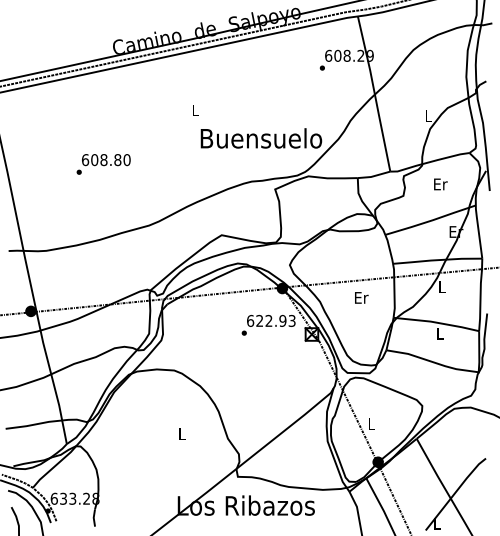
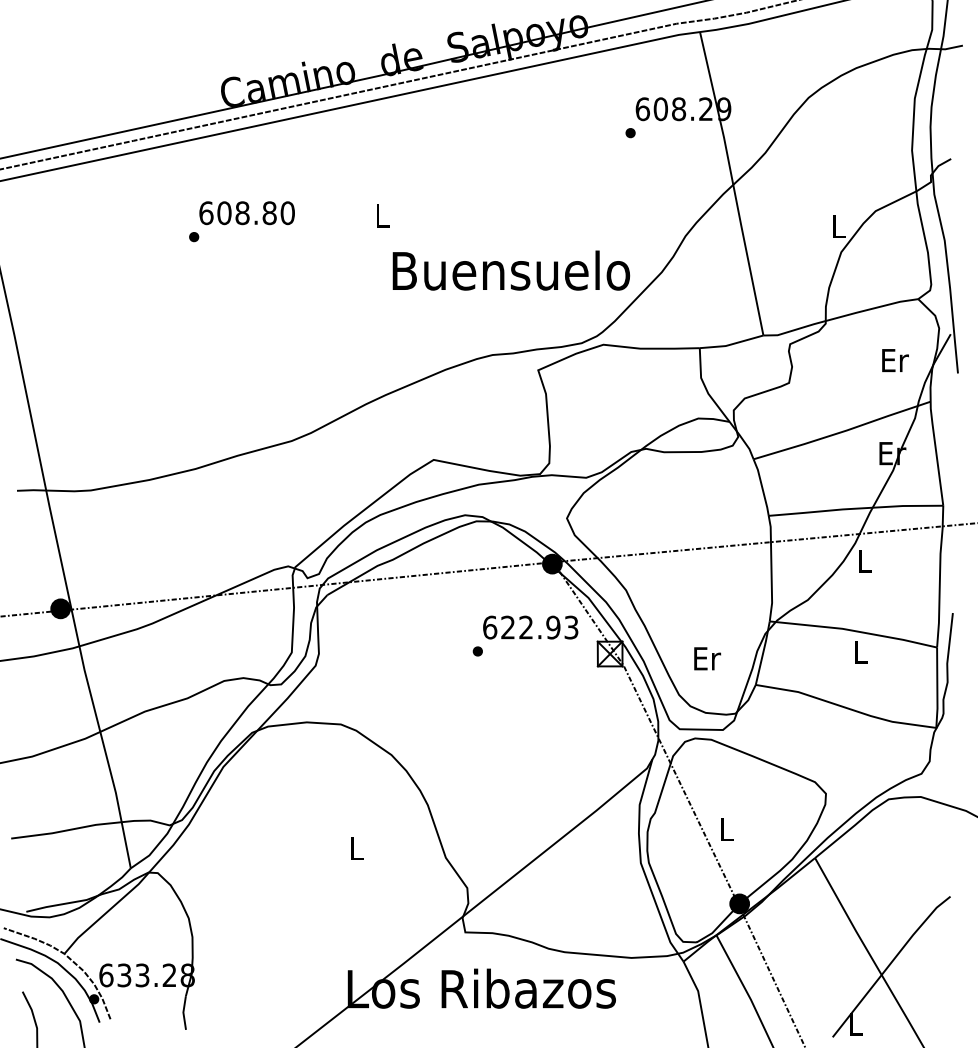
text: (103, 164) -> (241, 221), moved
text: (440, 184) -> (894, 360), moved
text: (361, 297) -> (707, 657), moved

